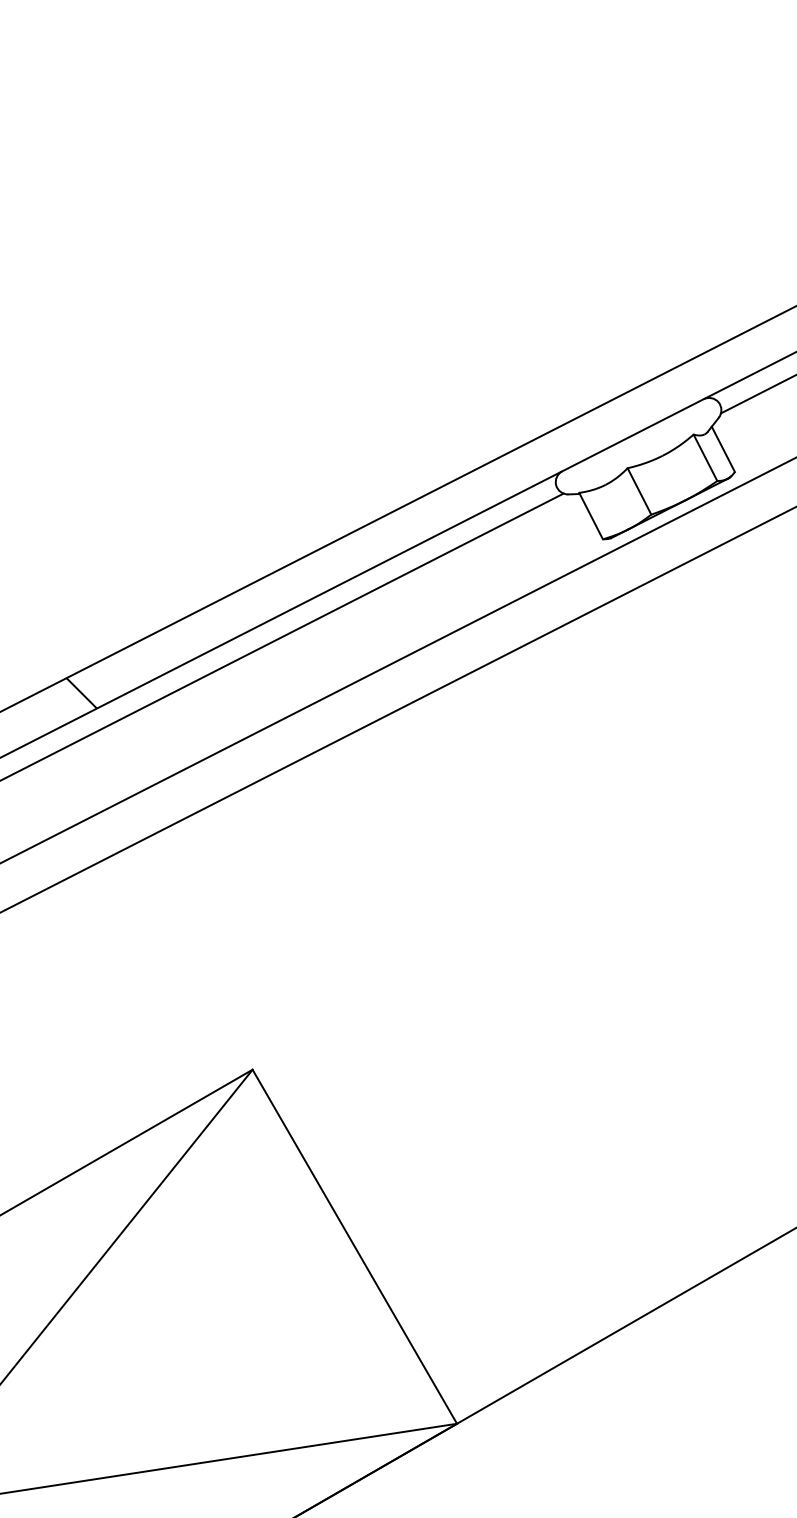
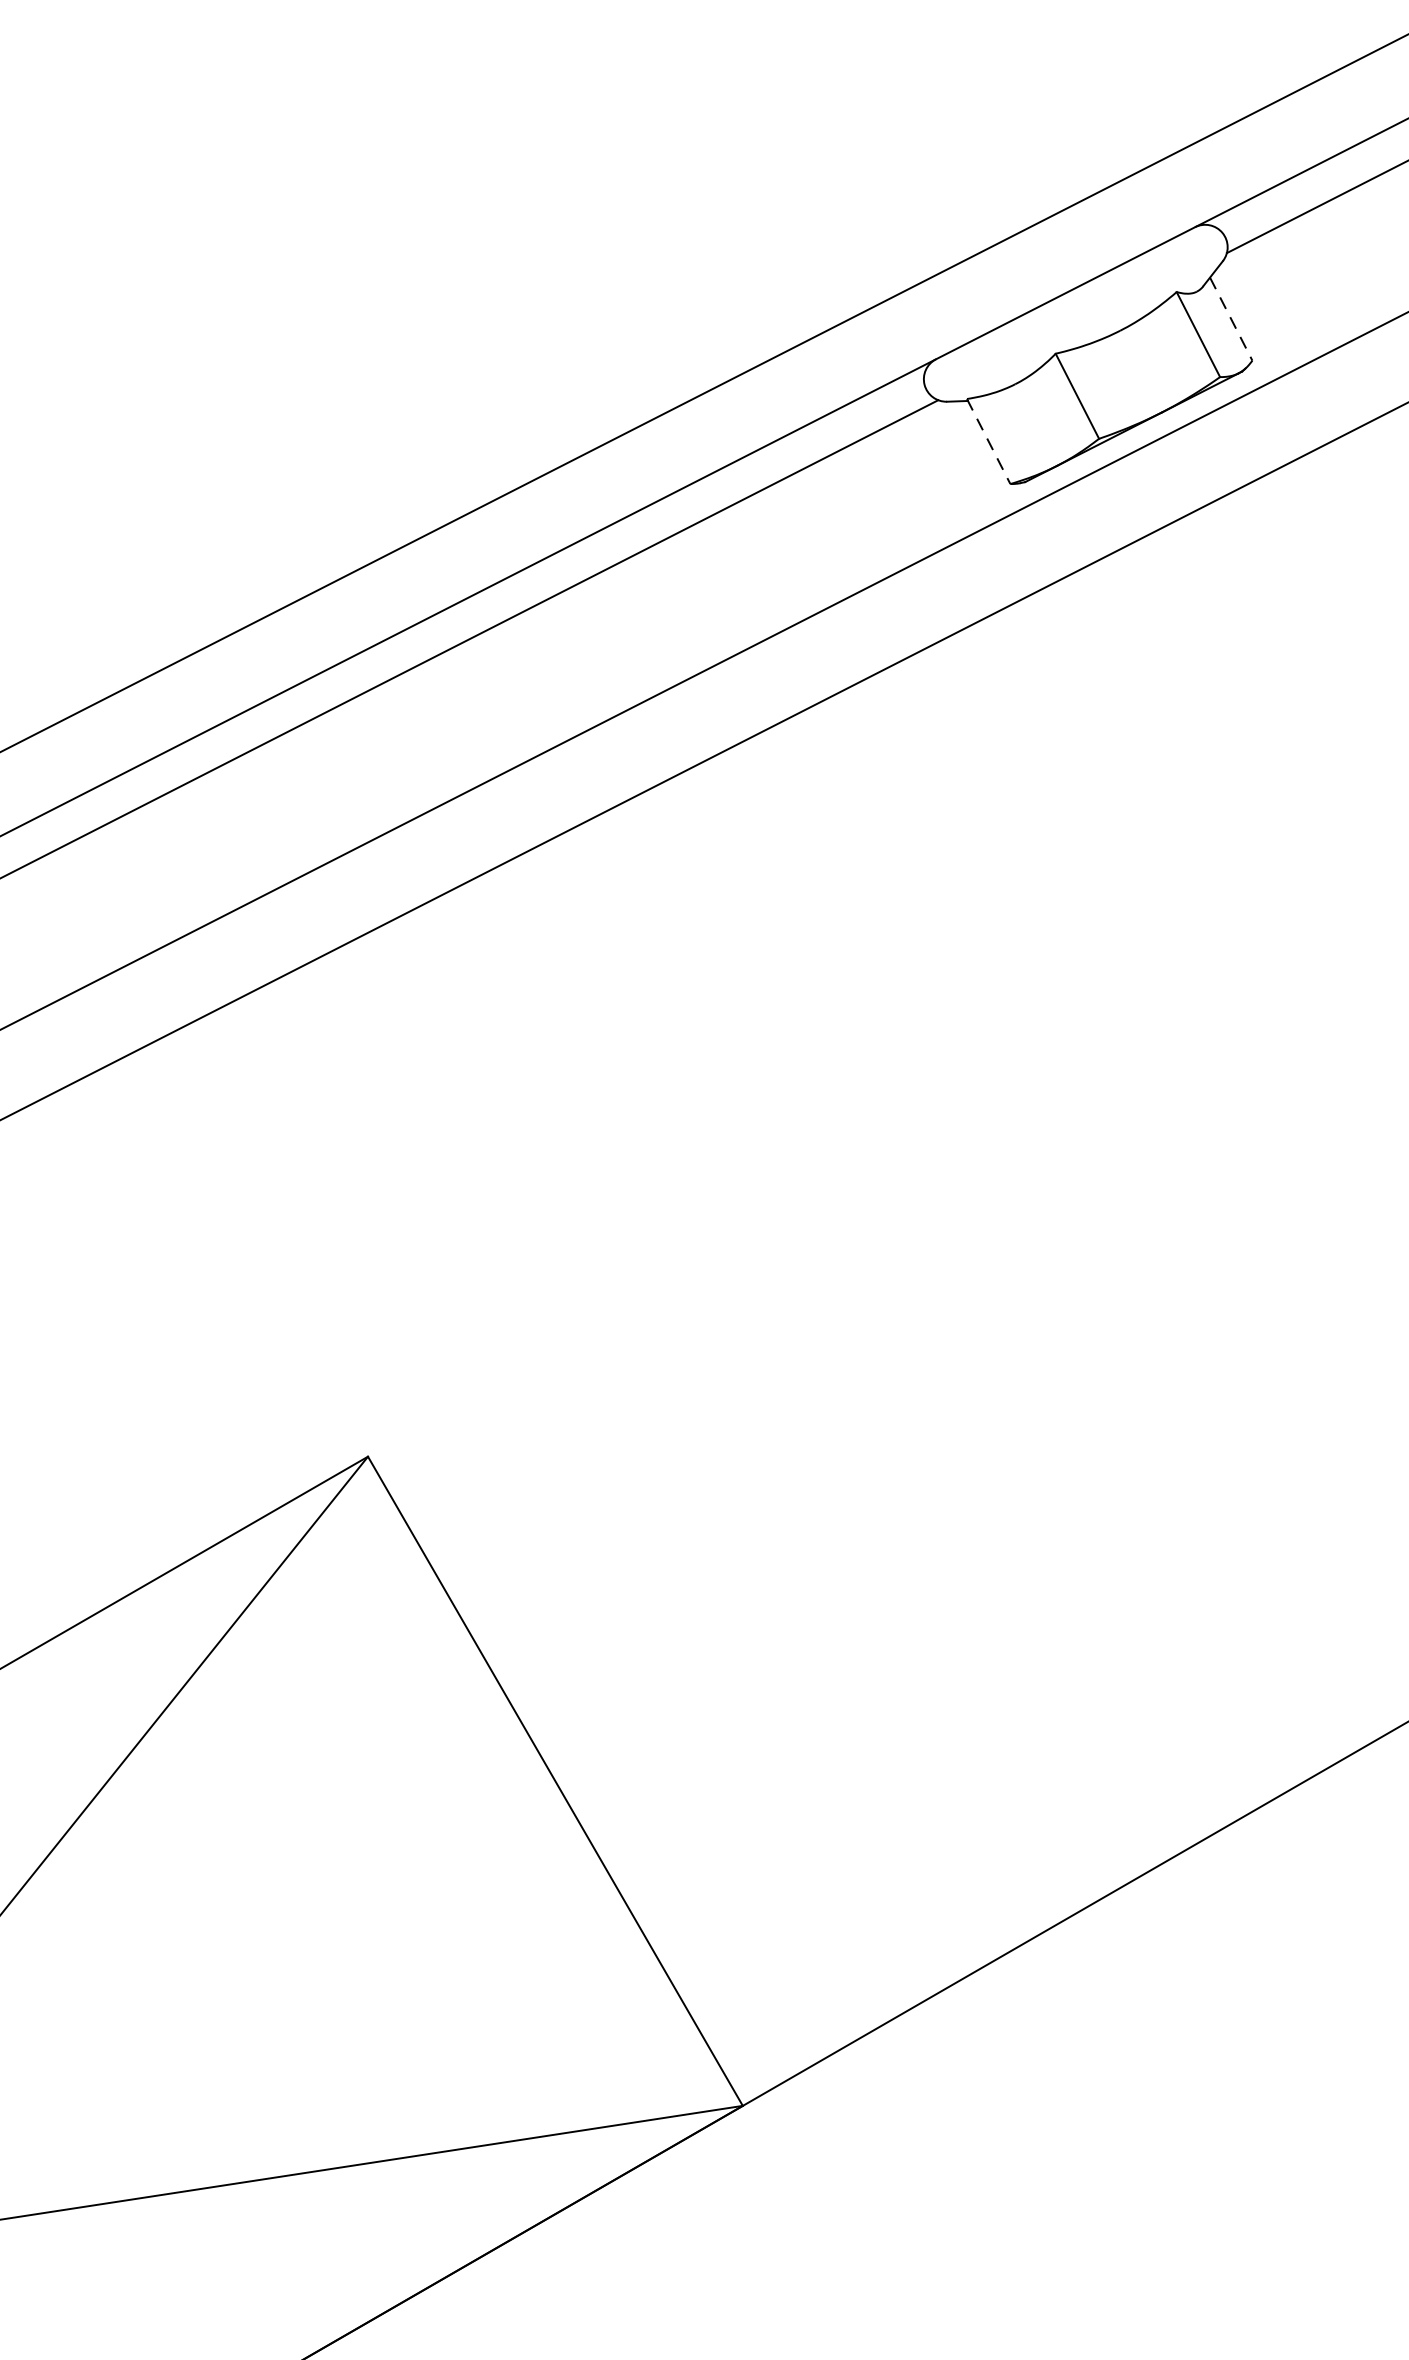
line: (723, 449) -> (1231, 319), solid -> dashed
line: (591, 516) -> (989, 442), solid -> dashed
hatch: (81, 693) -> (54, 766), removed

